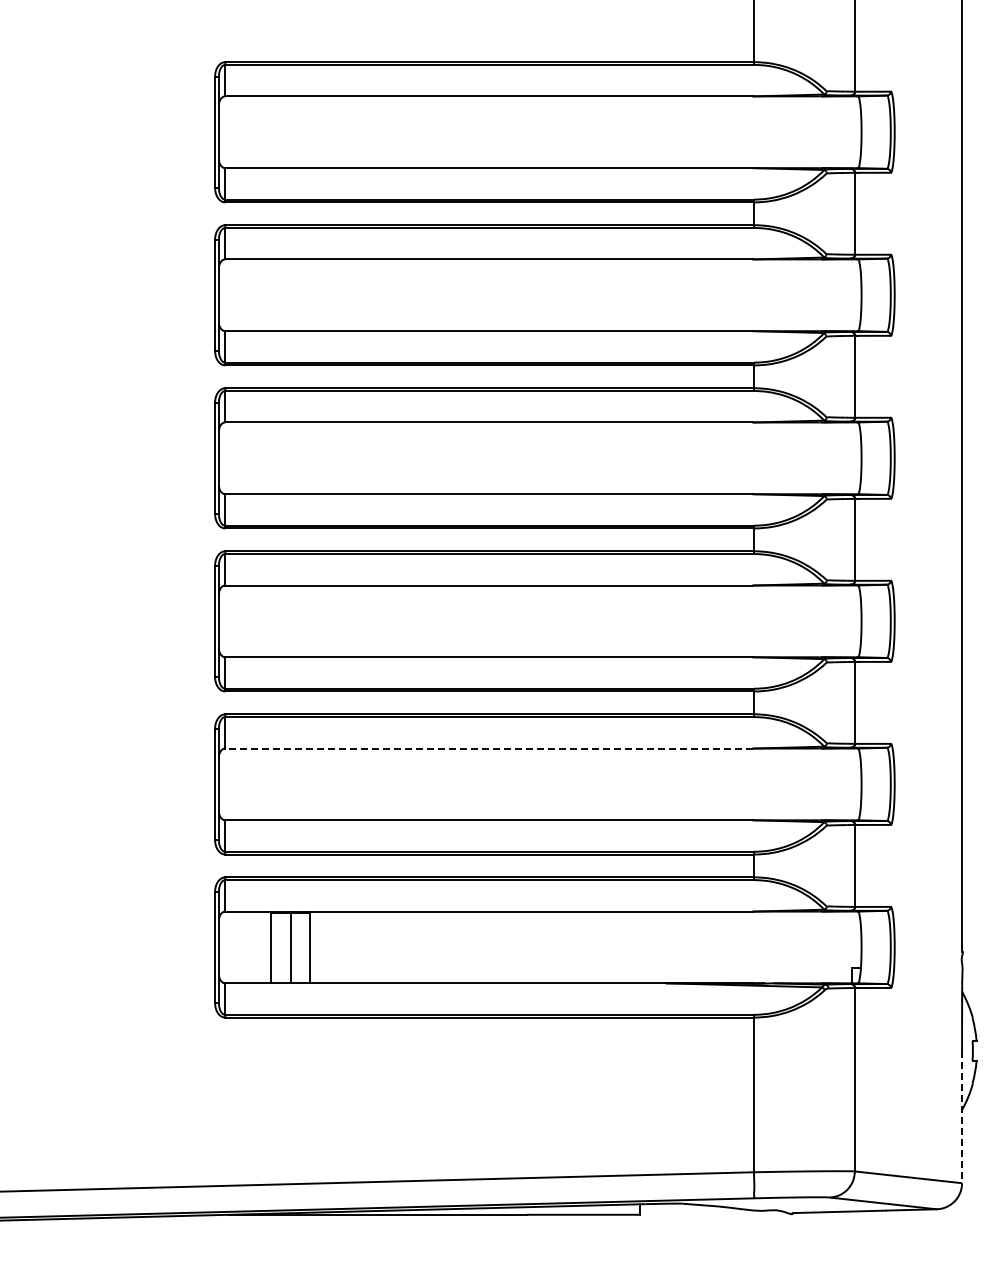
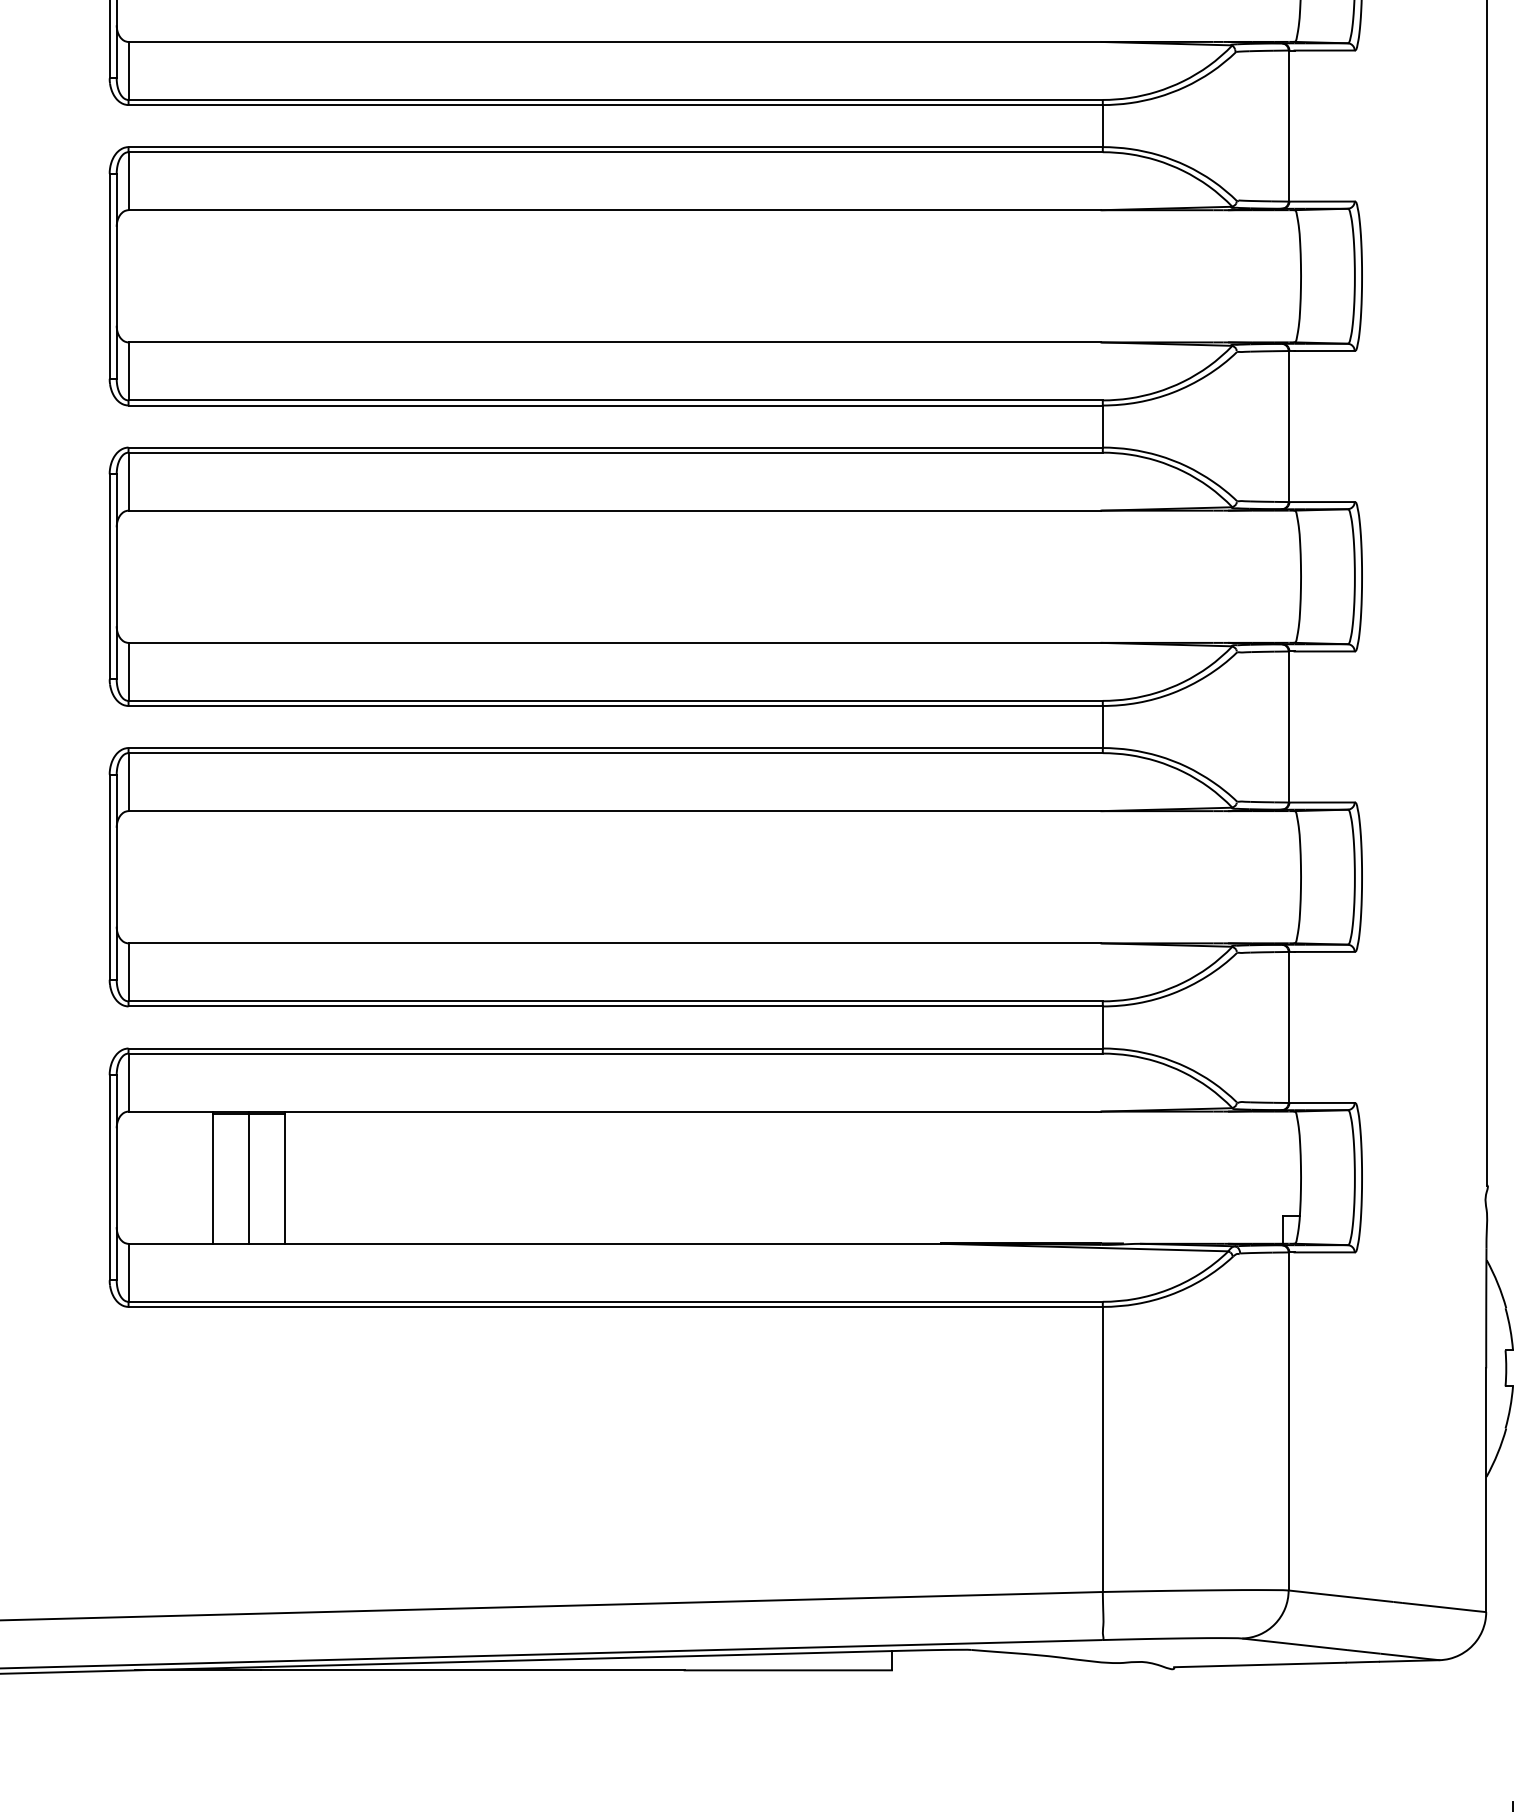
line: (489, 748) -> (615, 811), dashed -> solid
line: (962, 1117) -> (1487, 1491), dashed -> solid

